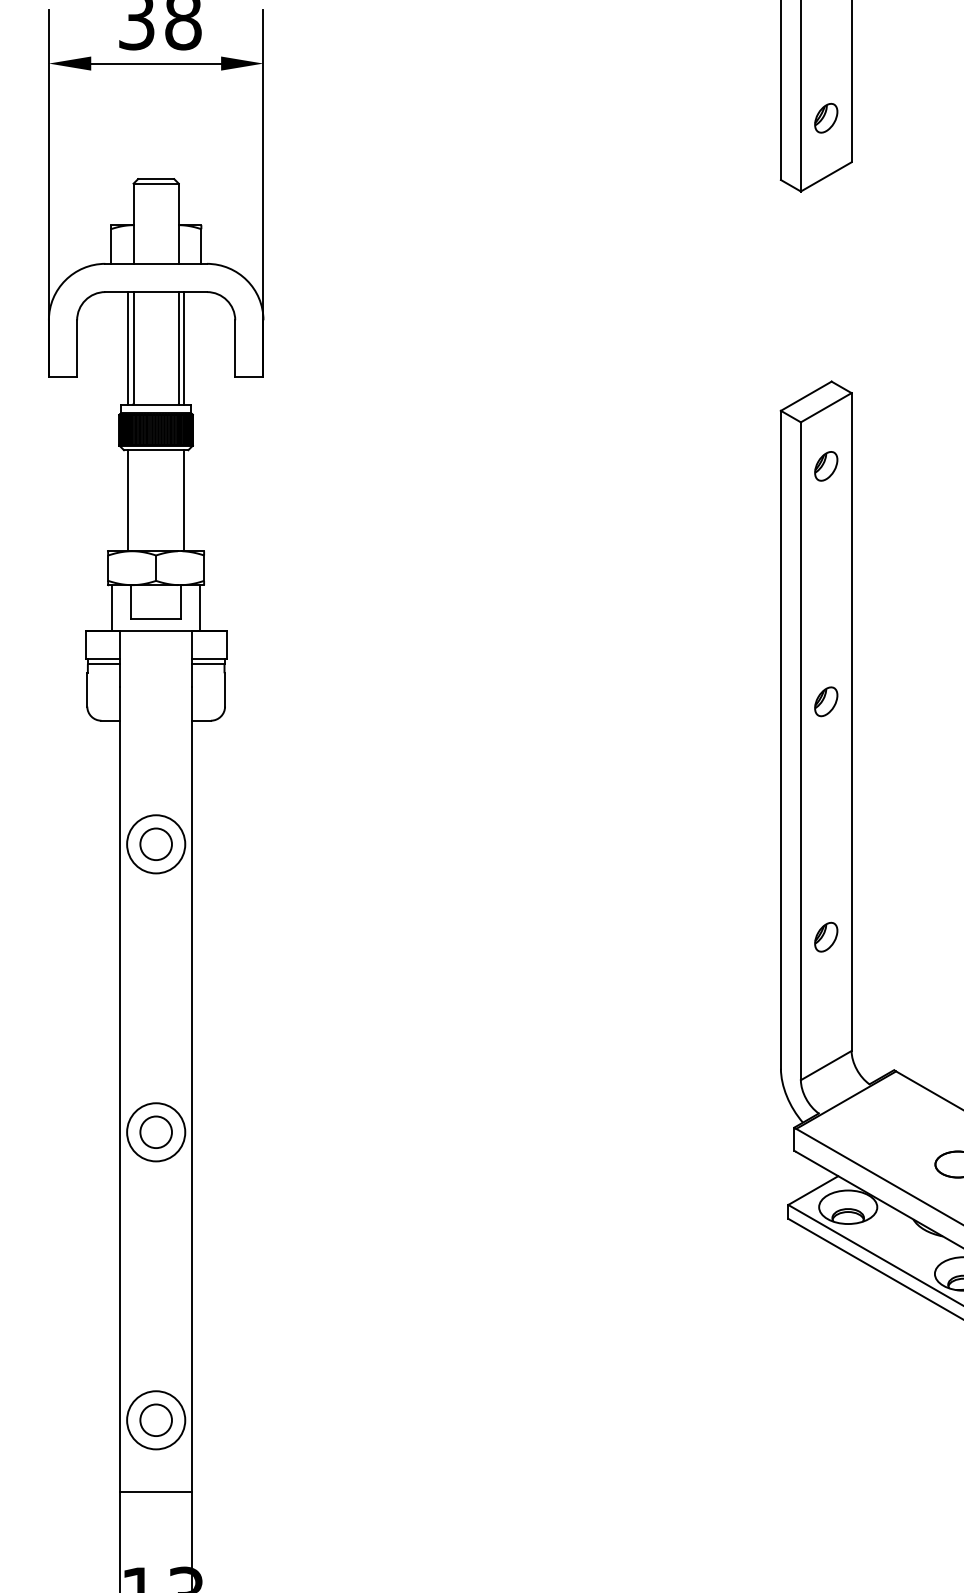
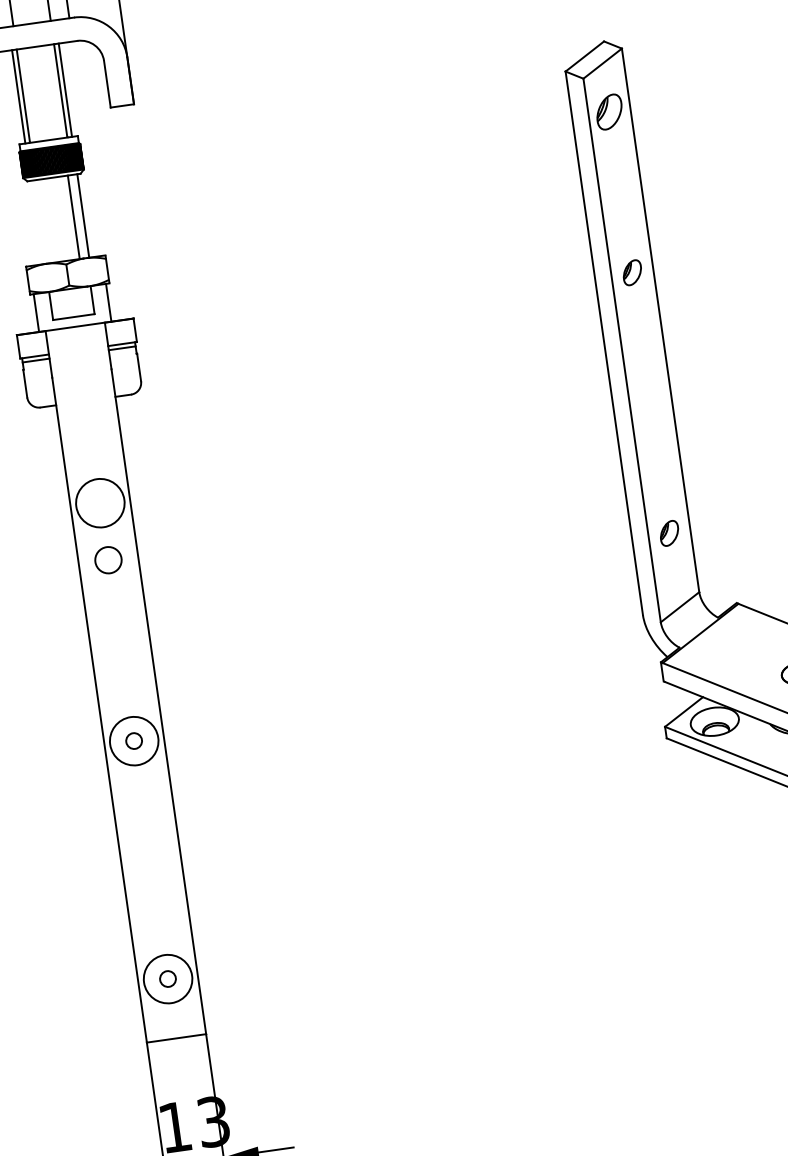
part: (826, 466) -> (609, 112), size x1.4
line: (127, 500) -> (73, 217), moved
part: (826, 701) -> (632, 272), moved
circle: (155, 843) -> (107, 559), moved
part: (826, 936) -> (669, 532), moved
circle: (155, 1131) -> (133, 740), size x0.6
circle: (155, 1419) -> (167, 978), size x0.6

